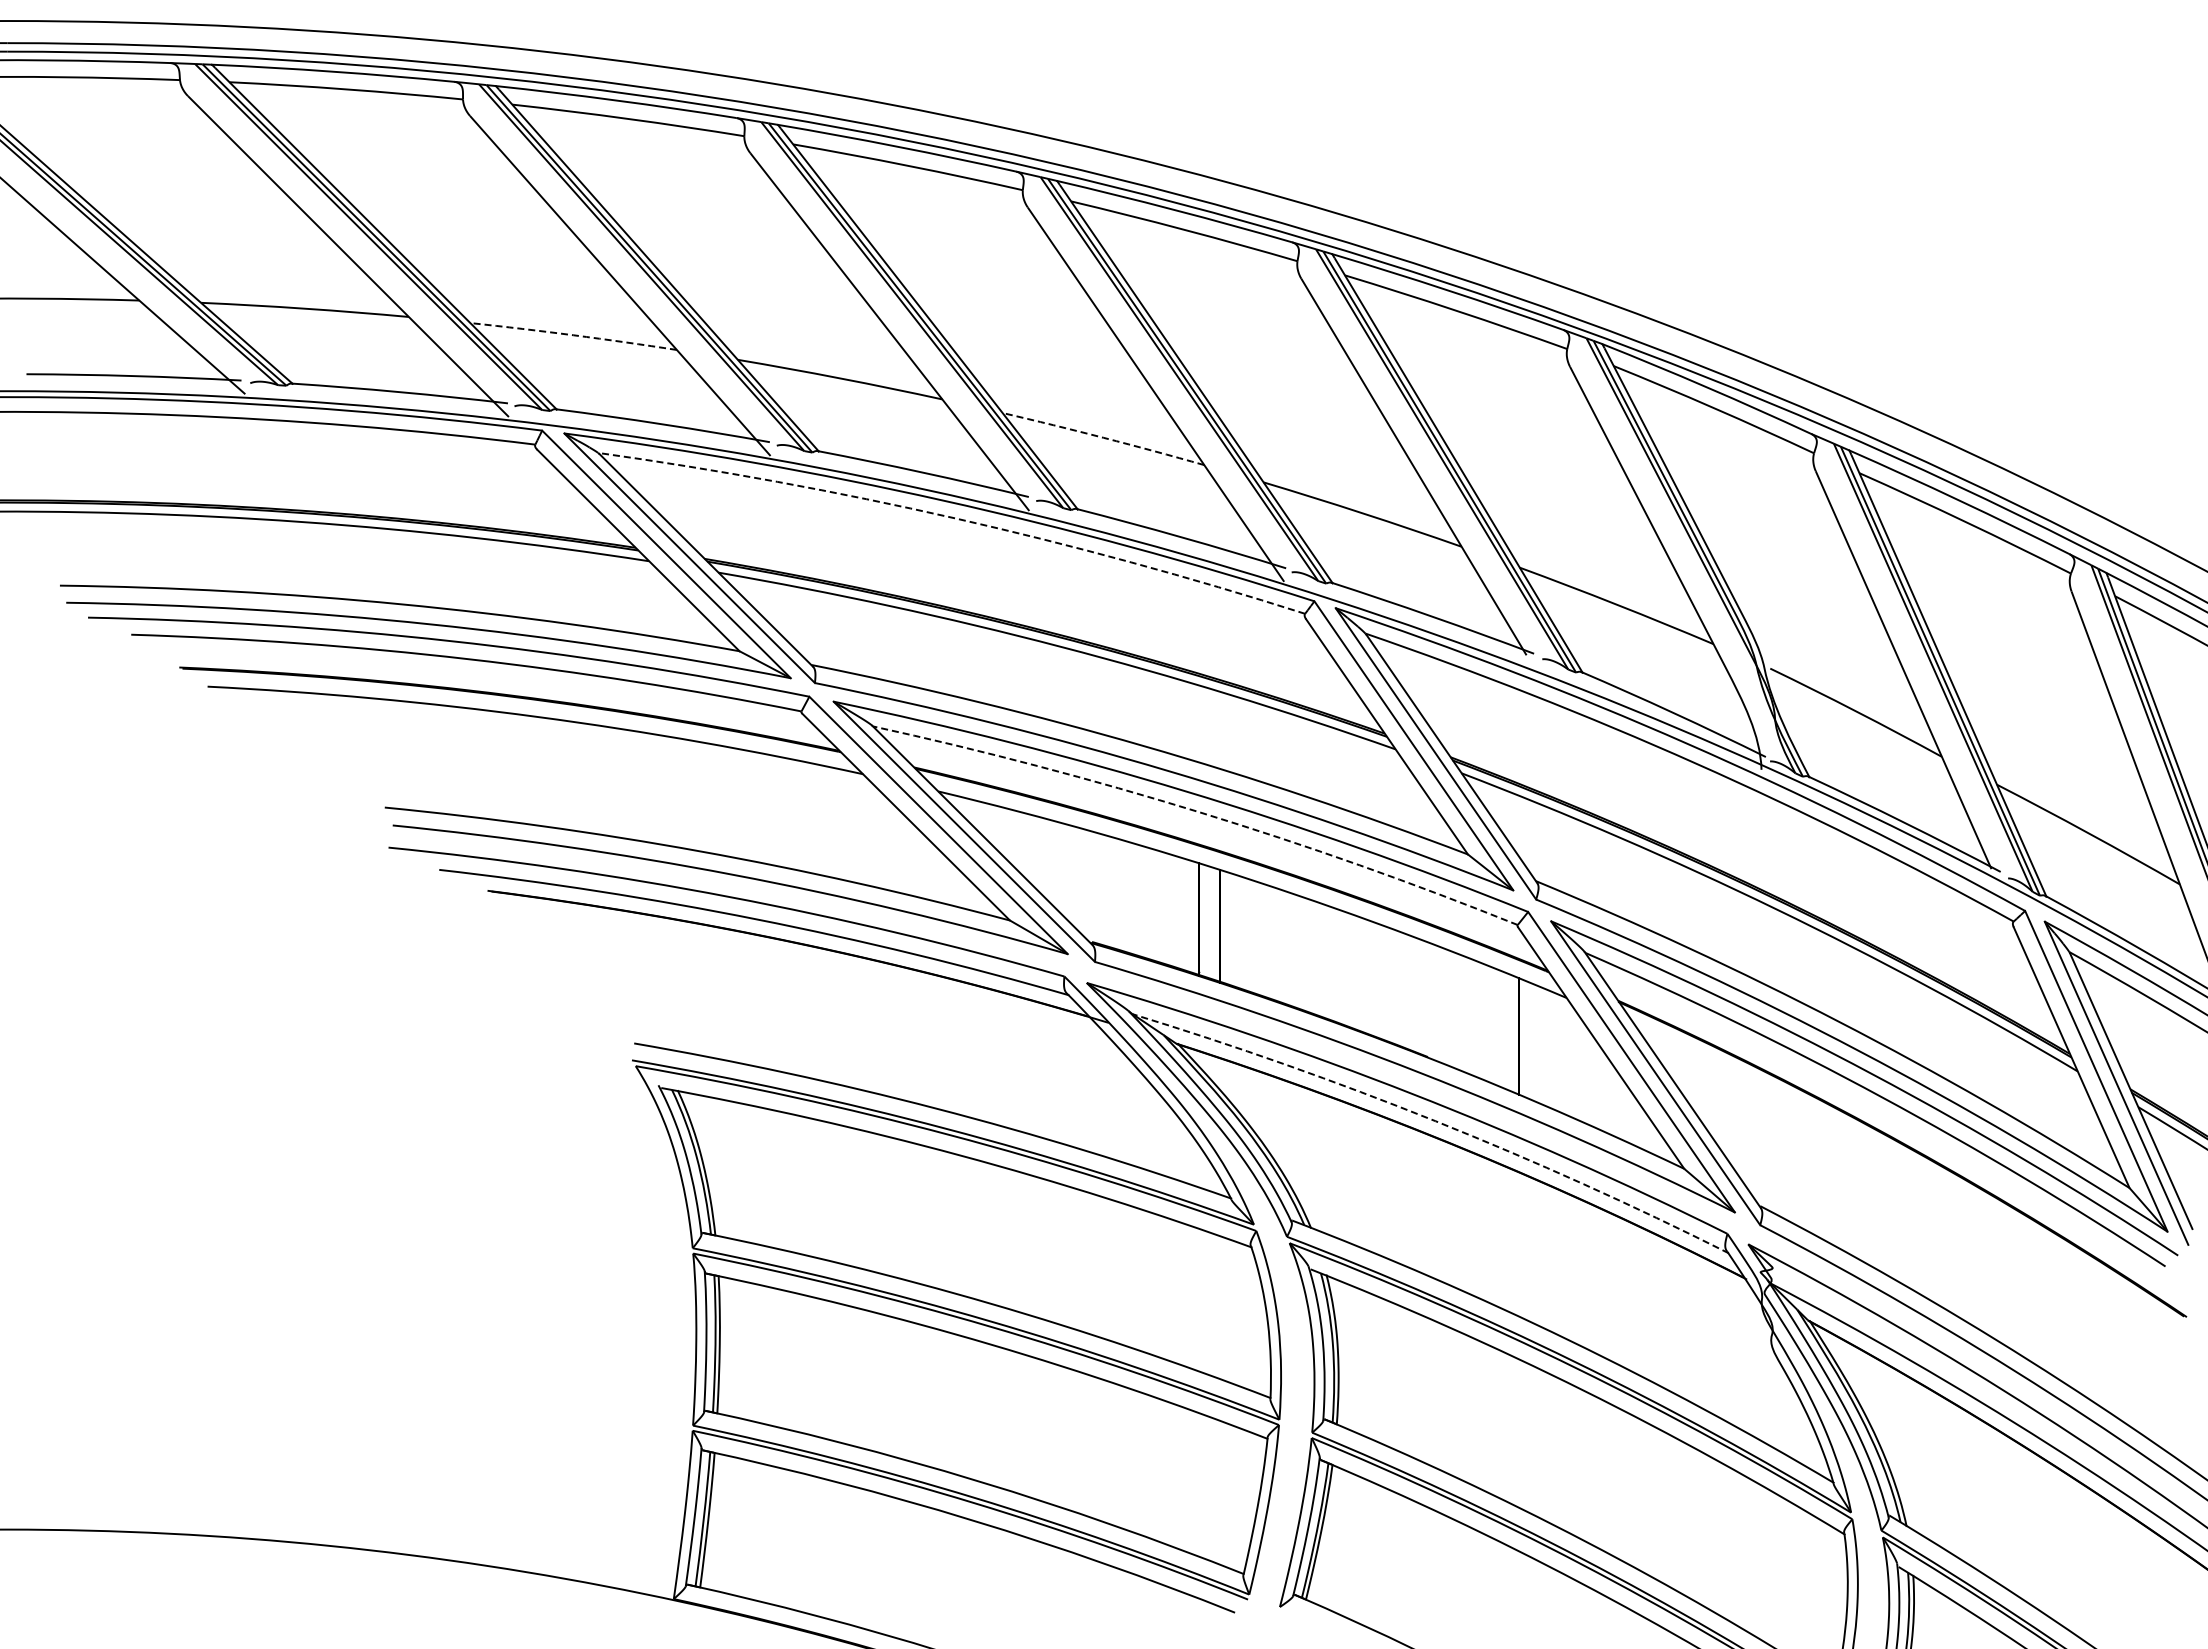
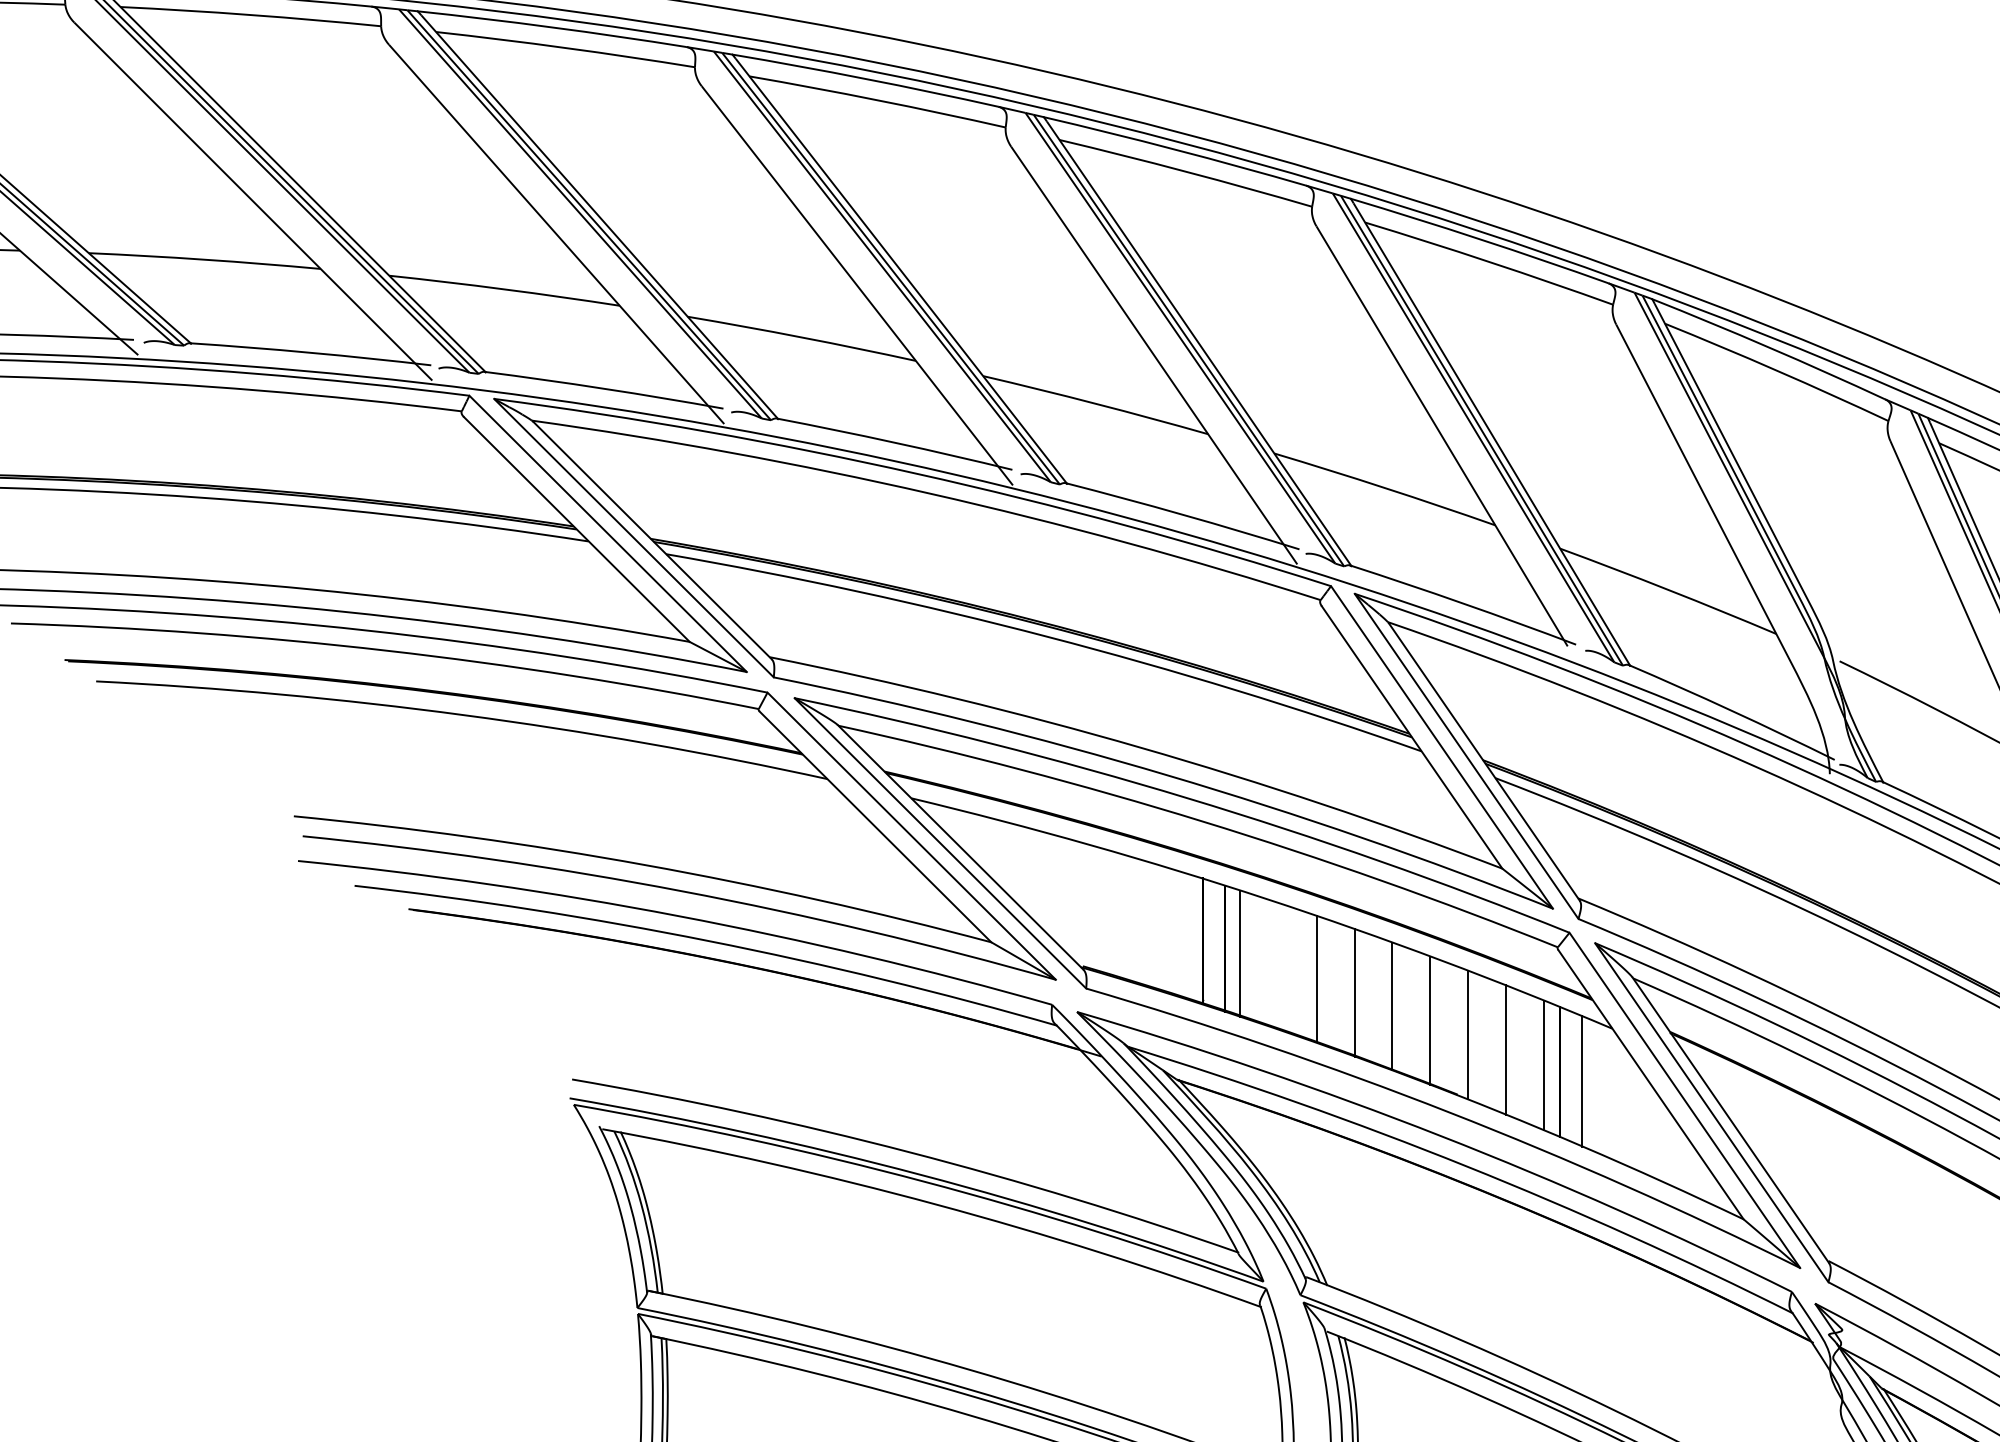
arc: (573, 335) -> (504, 289), dashed -> solid
arc: (1103, 437) -> (1095, 403), dashed -> solid
arc: (955, 518) -> (930, 493), dashed -> solid
arc: (1199, 812) -> (1202, 821), dashed -> solid
line: (1233, 930) -> (1240, 953), added
line: (1302, 953) -> (1317, 979), added
line: (1335, 965) -> (1354, 992), added
line: (1369, 977) -> (1392, 1005), added
line: (1403, 990) -> (1430, 1020), added
line: (1437, 1003) -> (1468, 1034), added
line: (1470, 1016) -> (1505, 1049), added
line: (1505, 1030) -> (1544, 1065), added
line: (1539, 1044) -> (1582, 1080), added
arc: (1435, 1121) -> (1466, 1166), dashed -> solid

